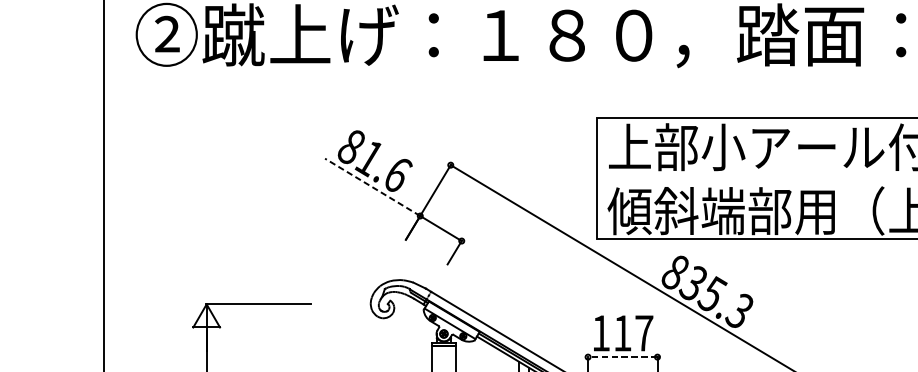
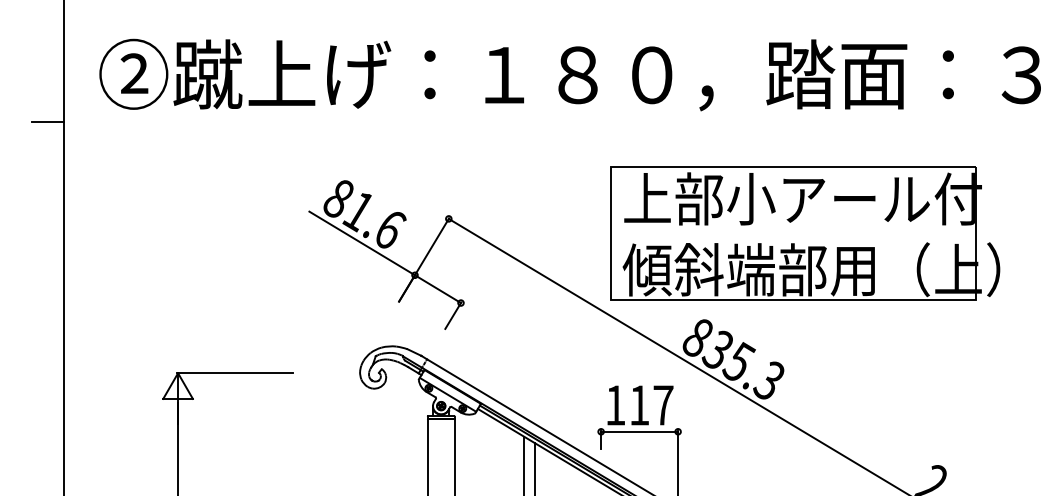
line: (88, 77) -> (47, 121), added
line: (372, 187) -> (362, 243), dashed -> solid
line: (622, 356) -> (639, 431), dashed -> solid

